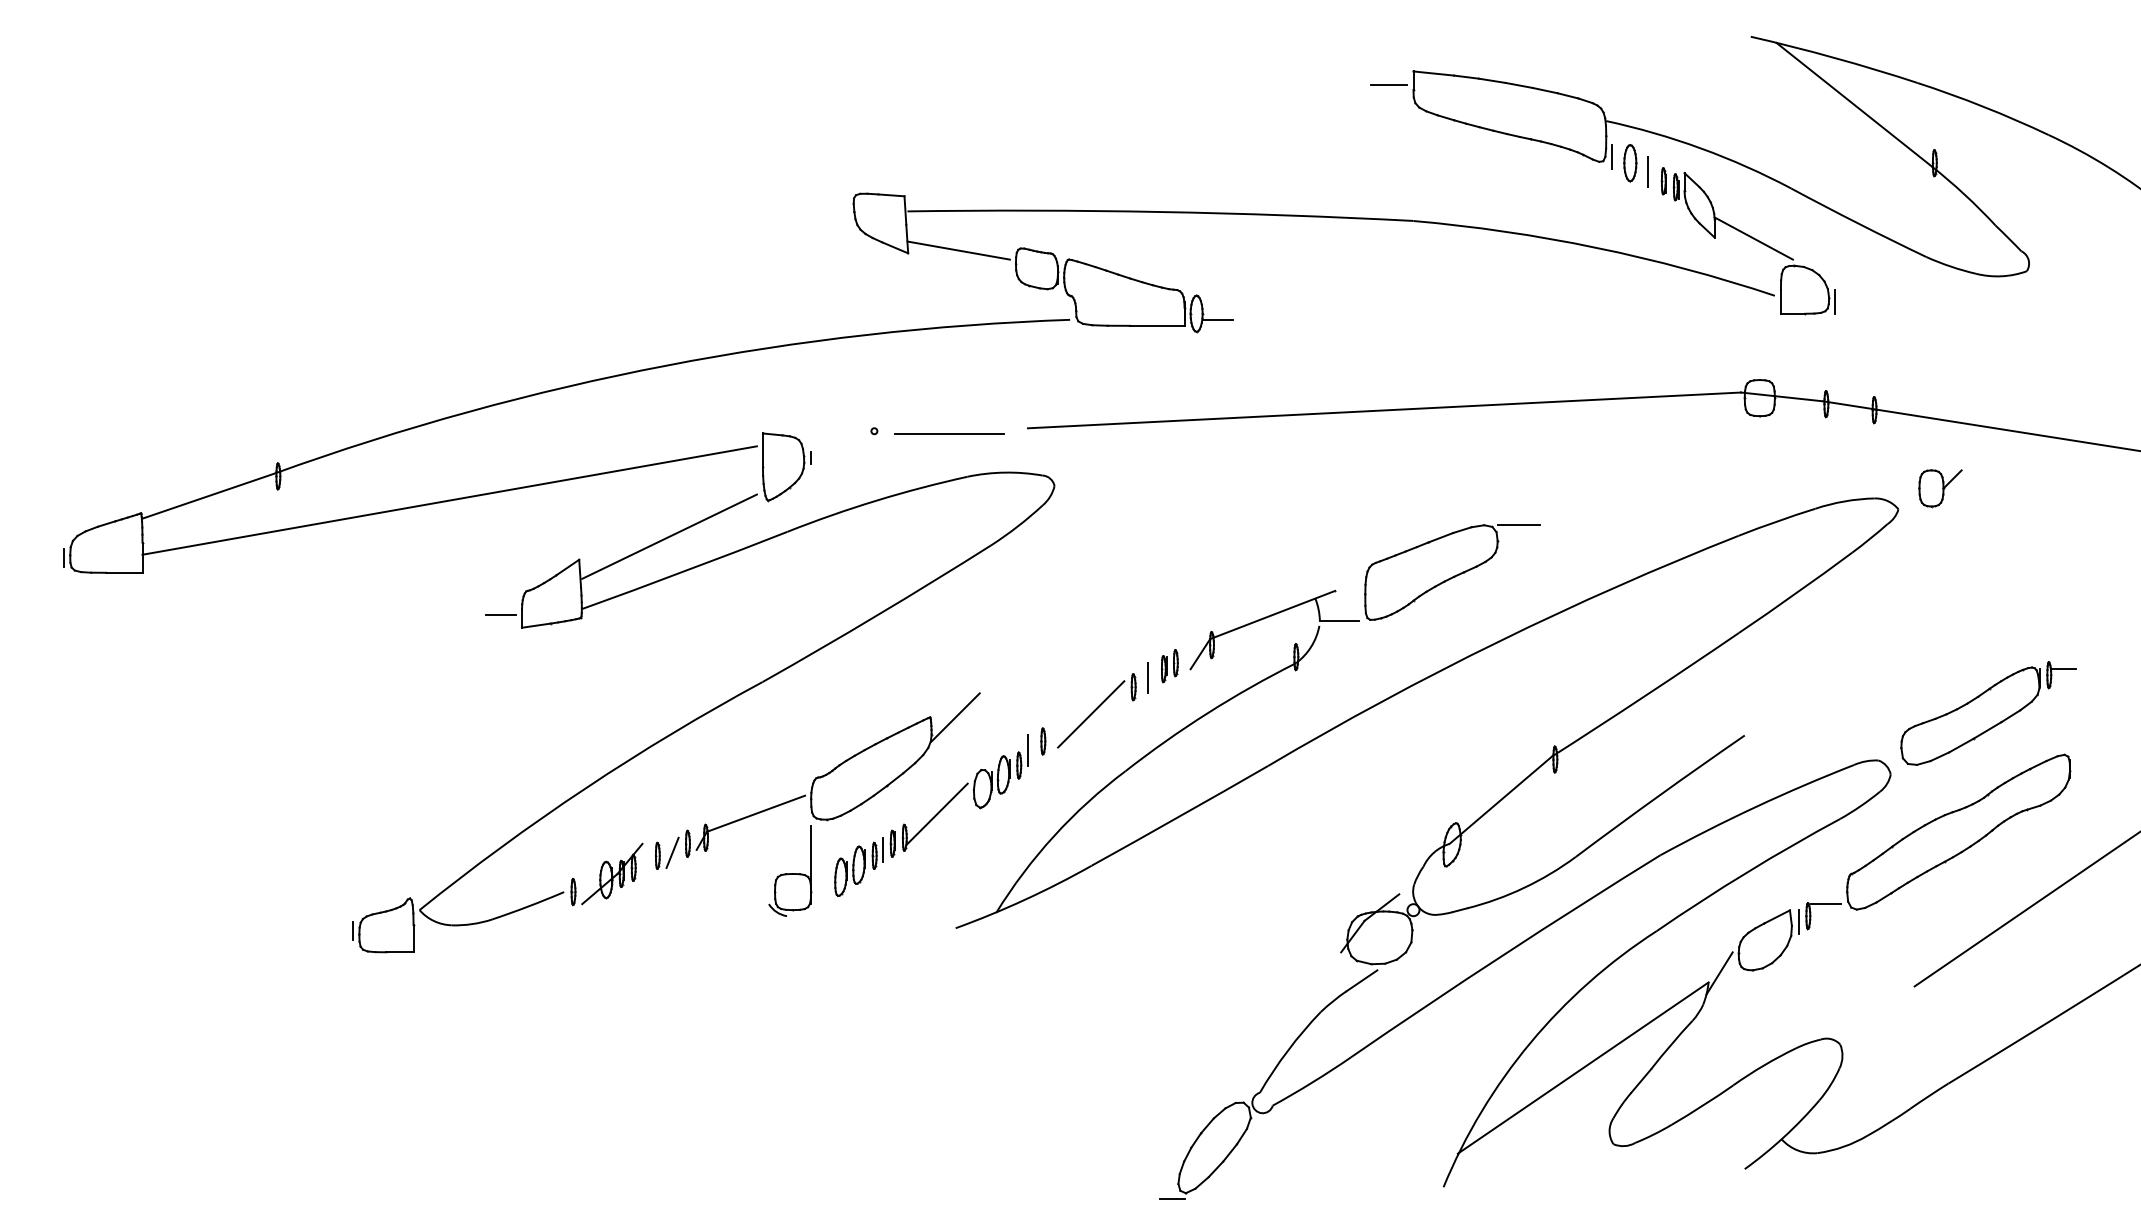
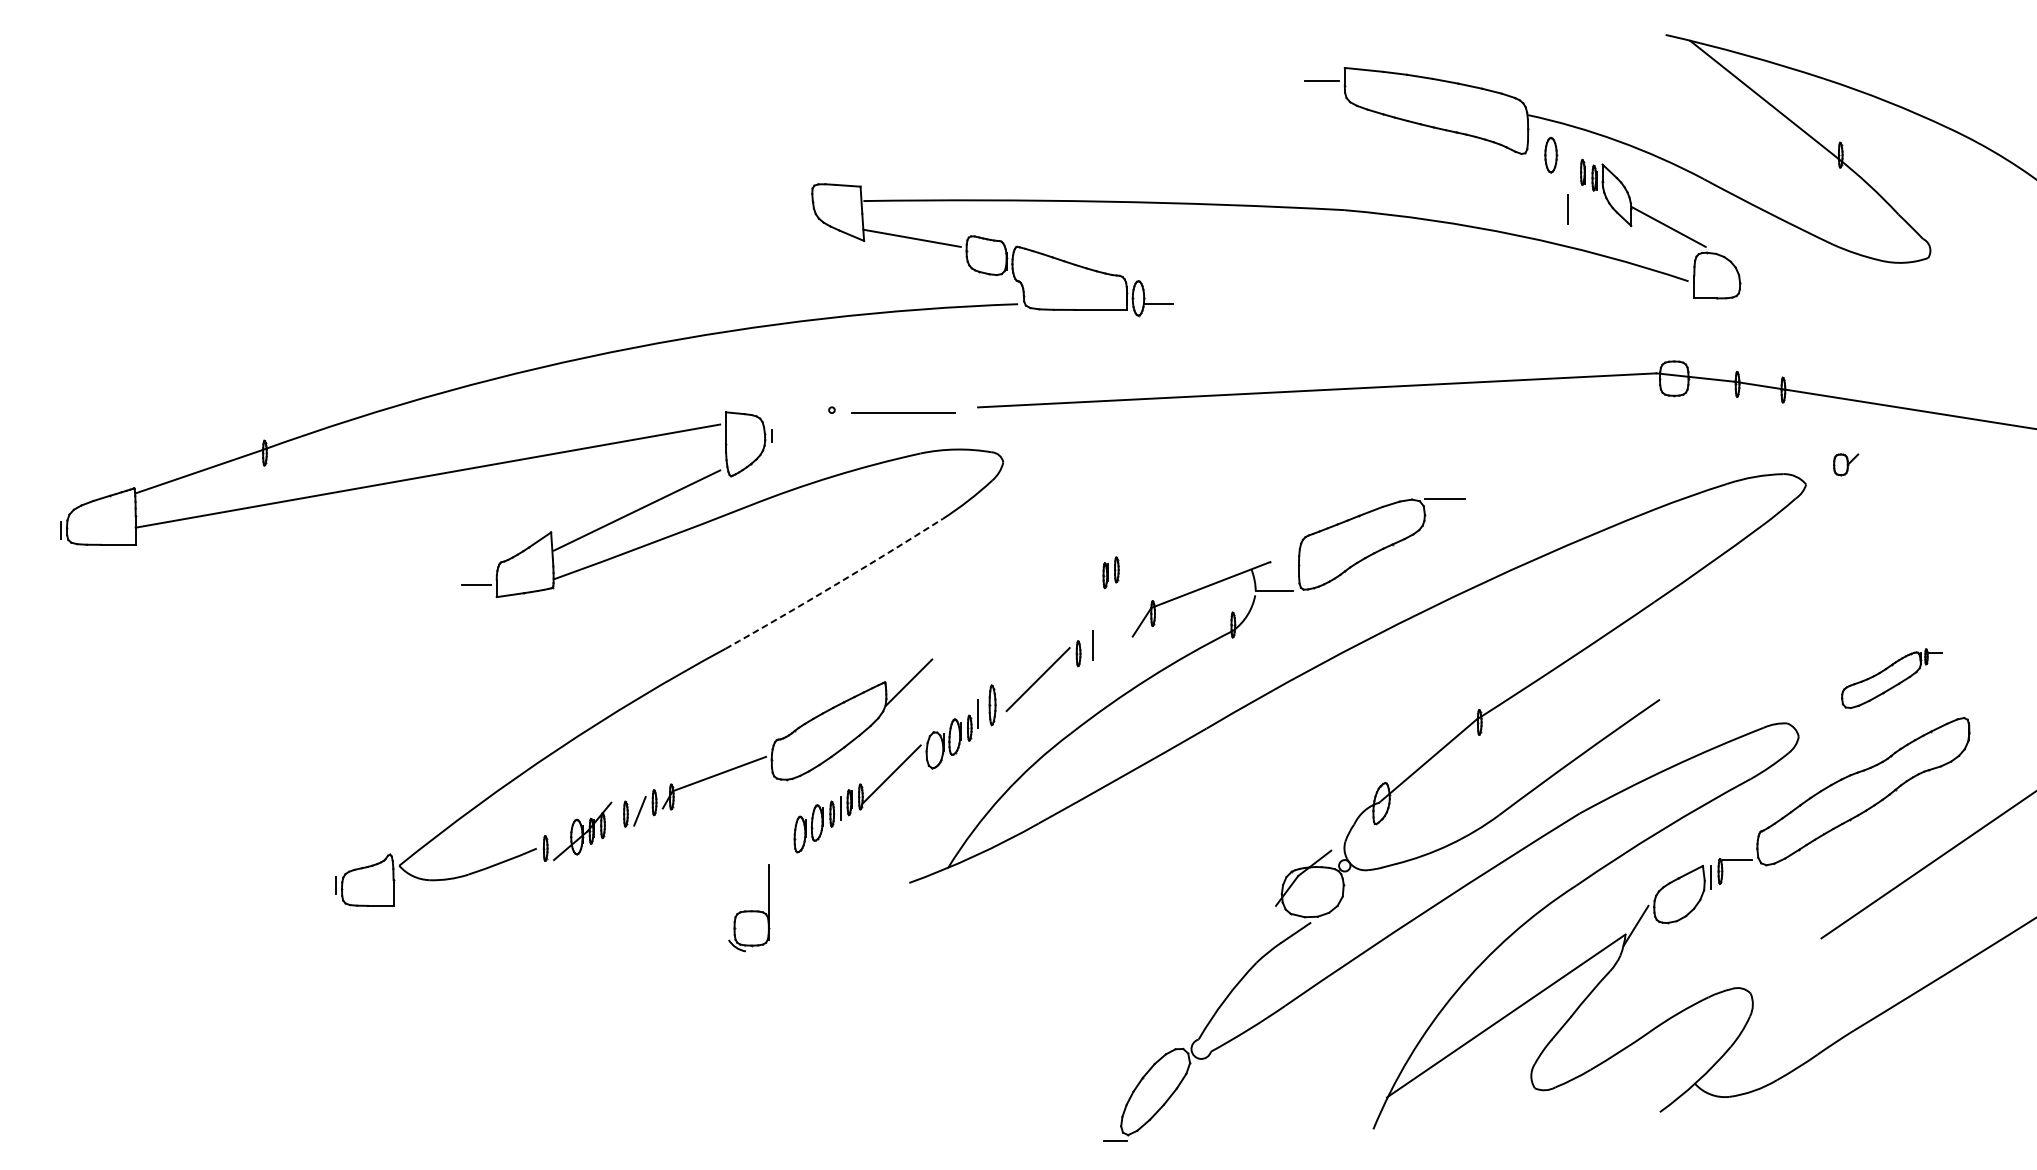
line: (1612, 157) -> (1534, 149), removed
line: (1647, 171) -> (1567, 208), moved
line: (1835, 301) -> (1746, 286), removed
part: (1940, 488) -> (1846, 464), size x0.6
arc: (877, 615) -> (834, 585), solid -> dashed
part: (1169, 666) -> (1110, 573), moved
part: (1988, 713) -> (1891, 678), size x0.6
part: (1043, 741) -> (992, 705), size x1.6
part: (790, 870) -> (749, 907), moved

